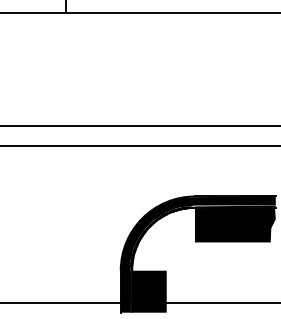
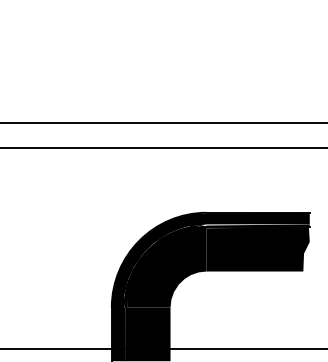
fill: (163, 239) -> (166, 267), added

